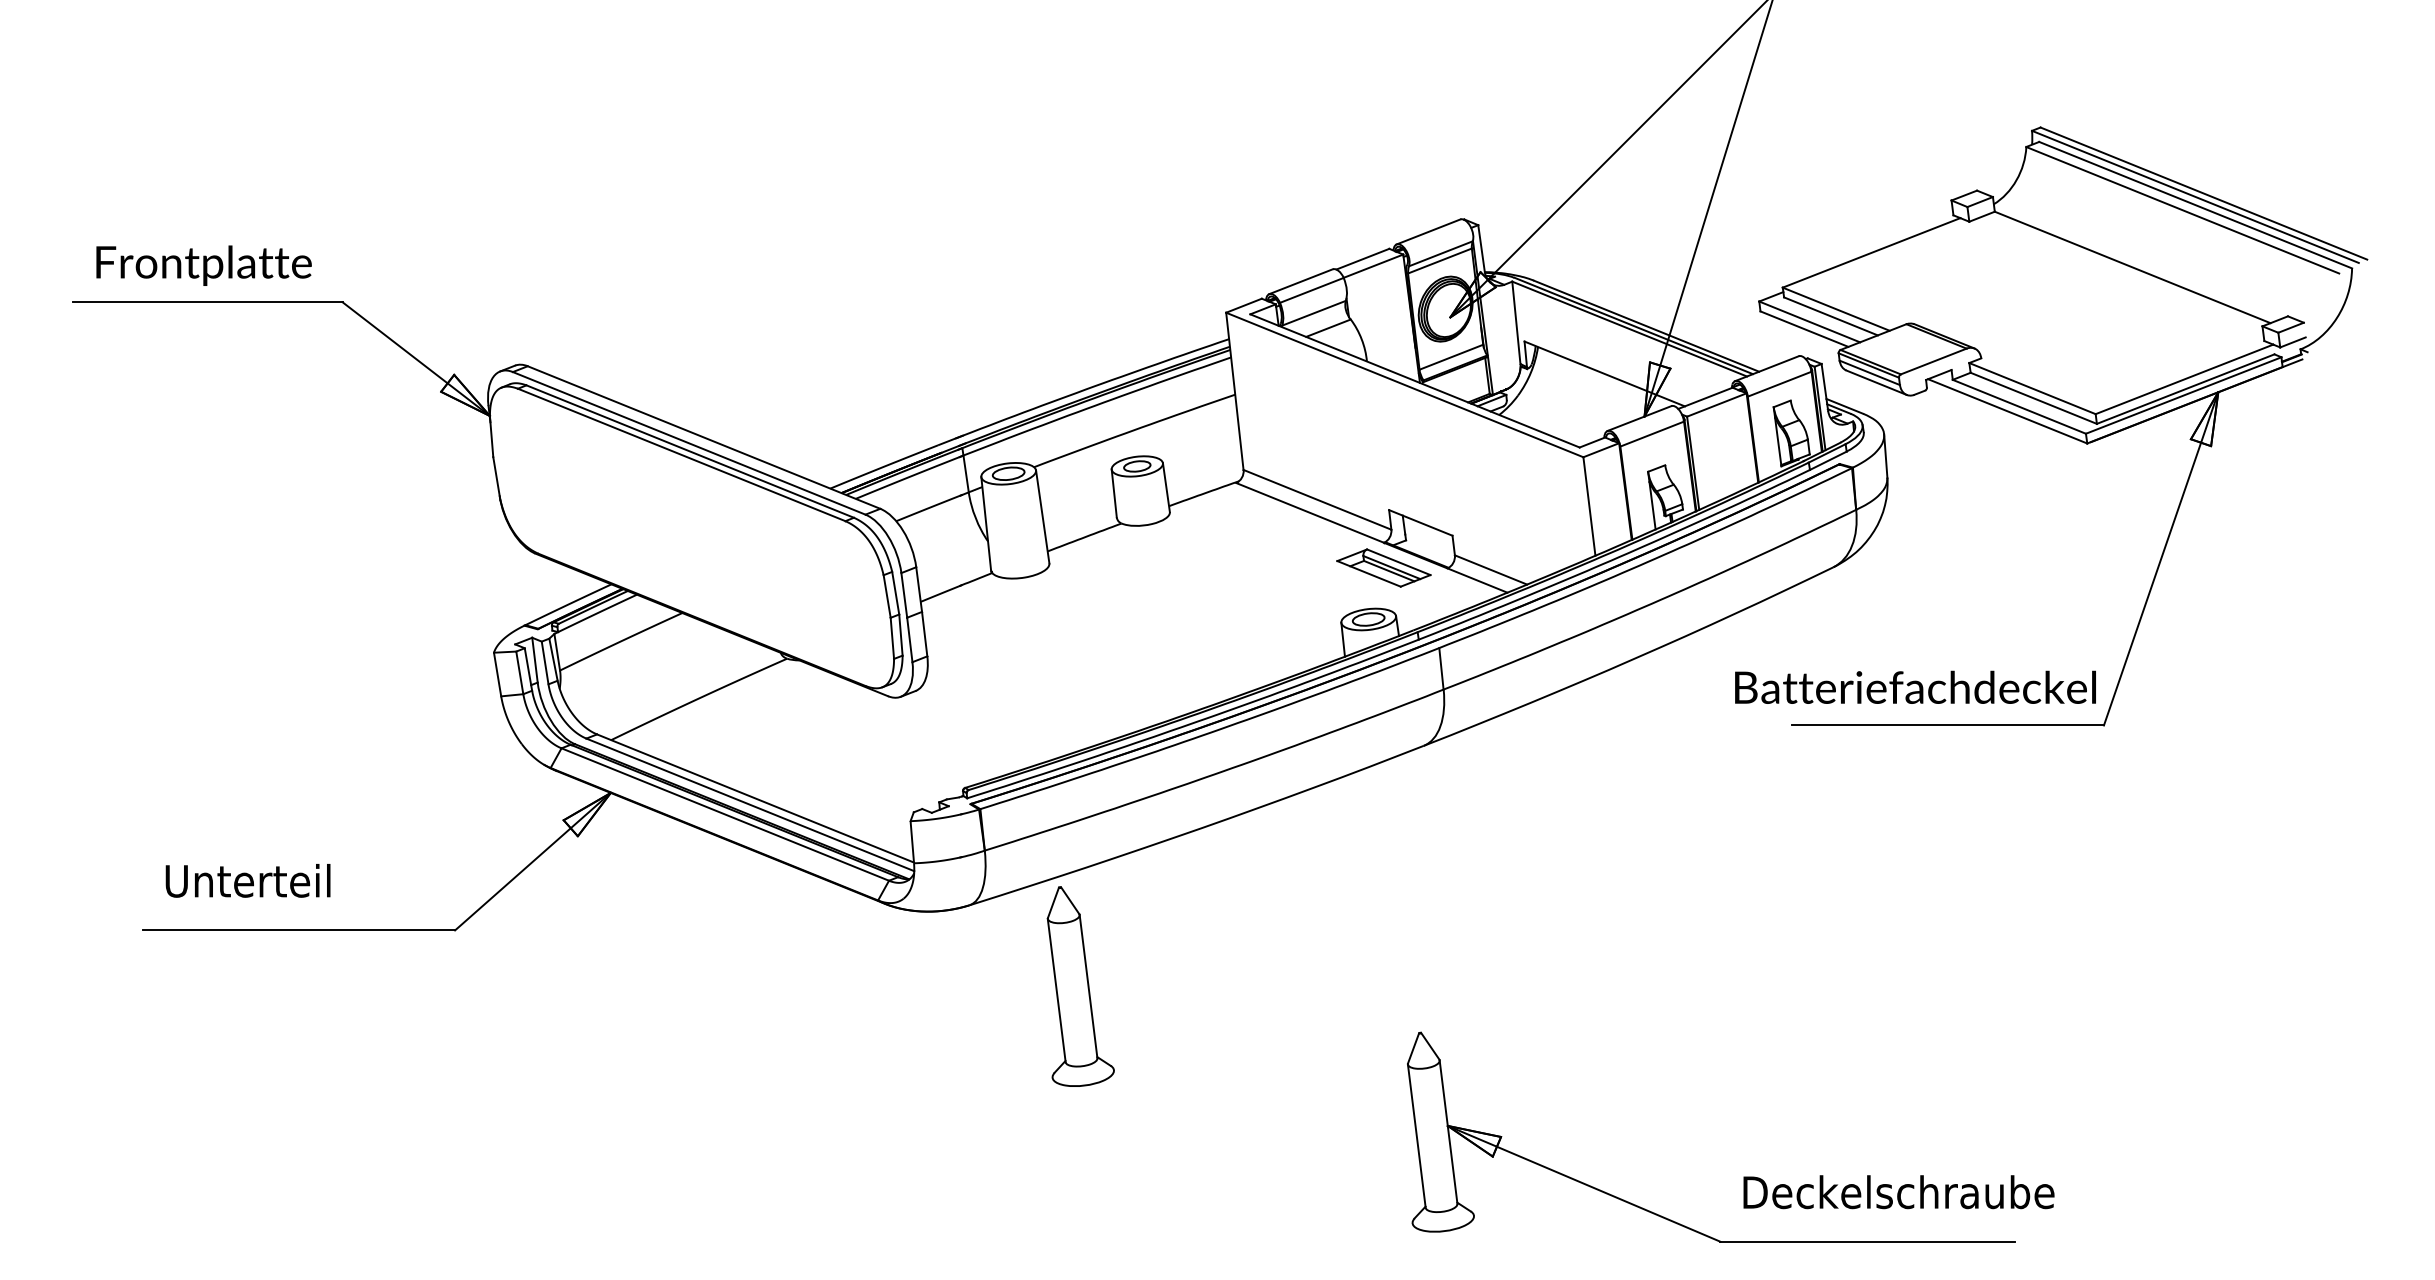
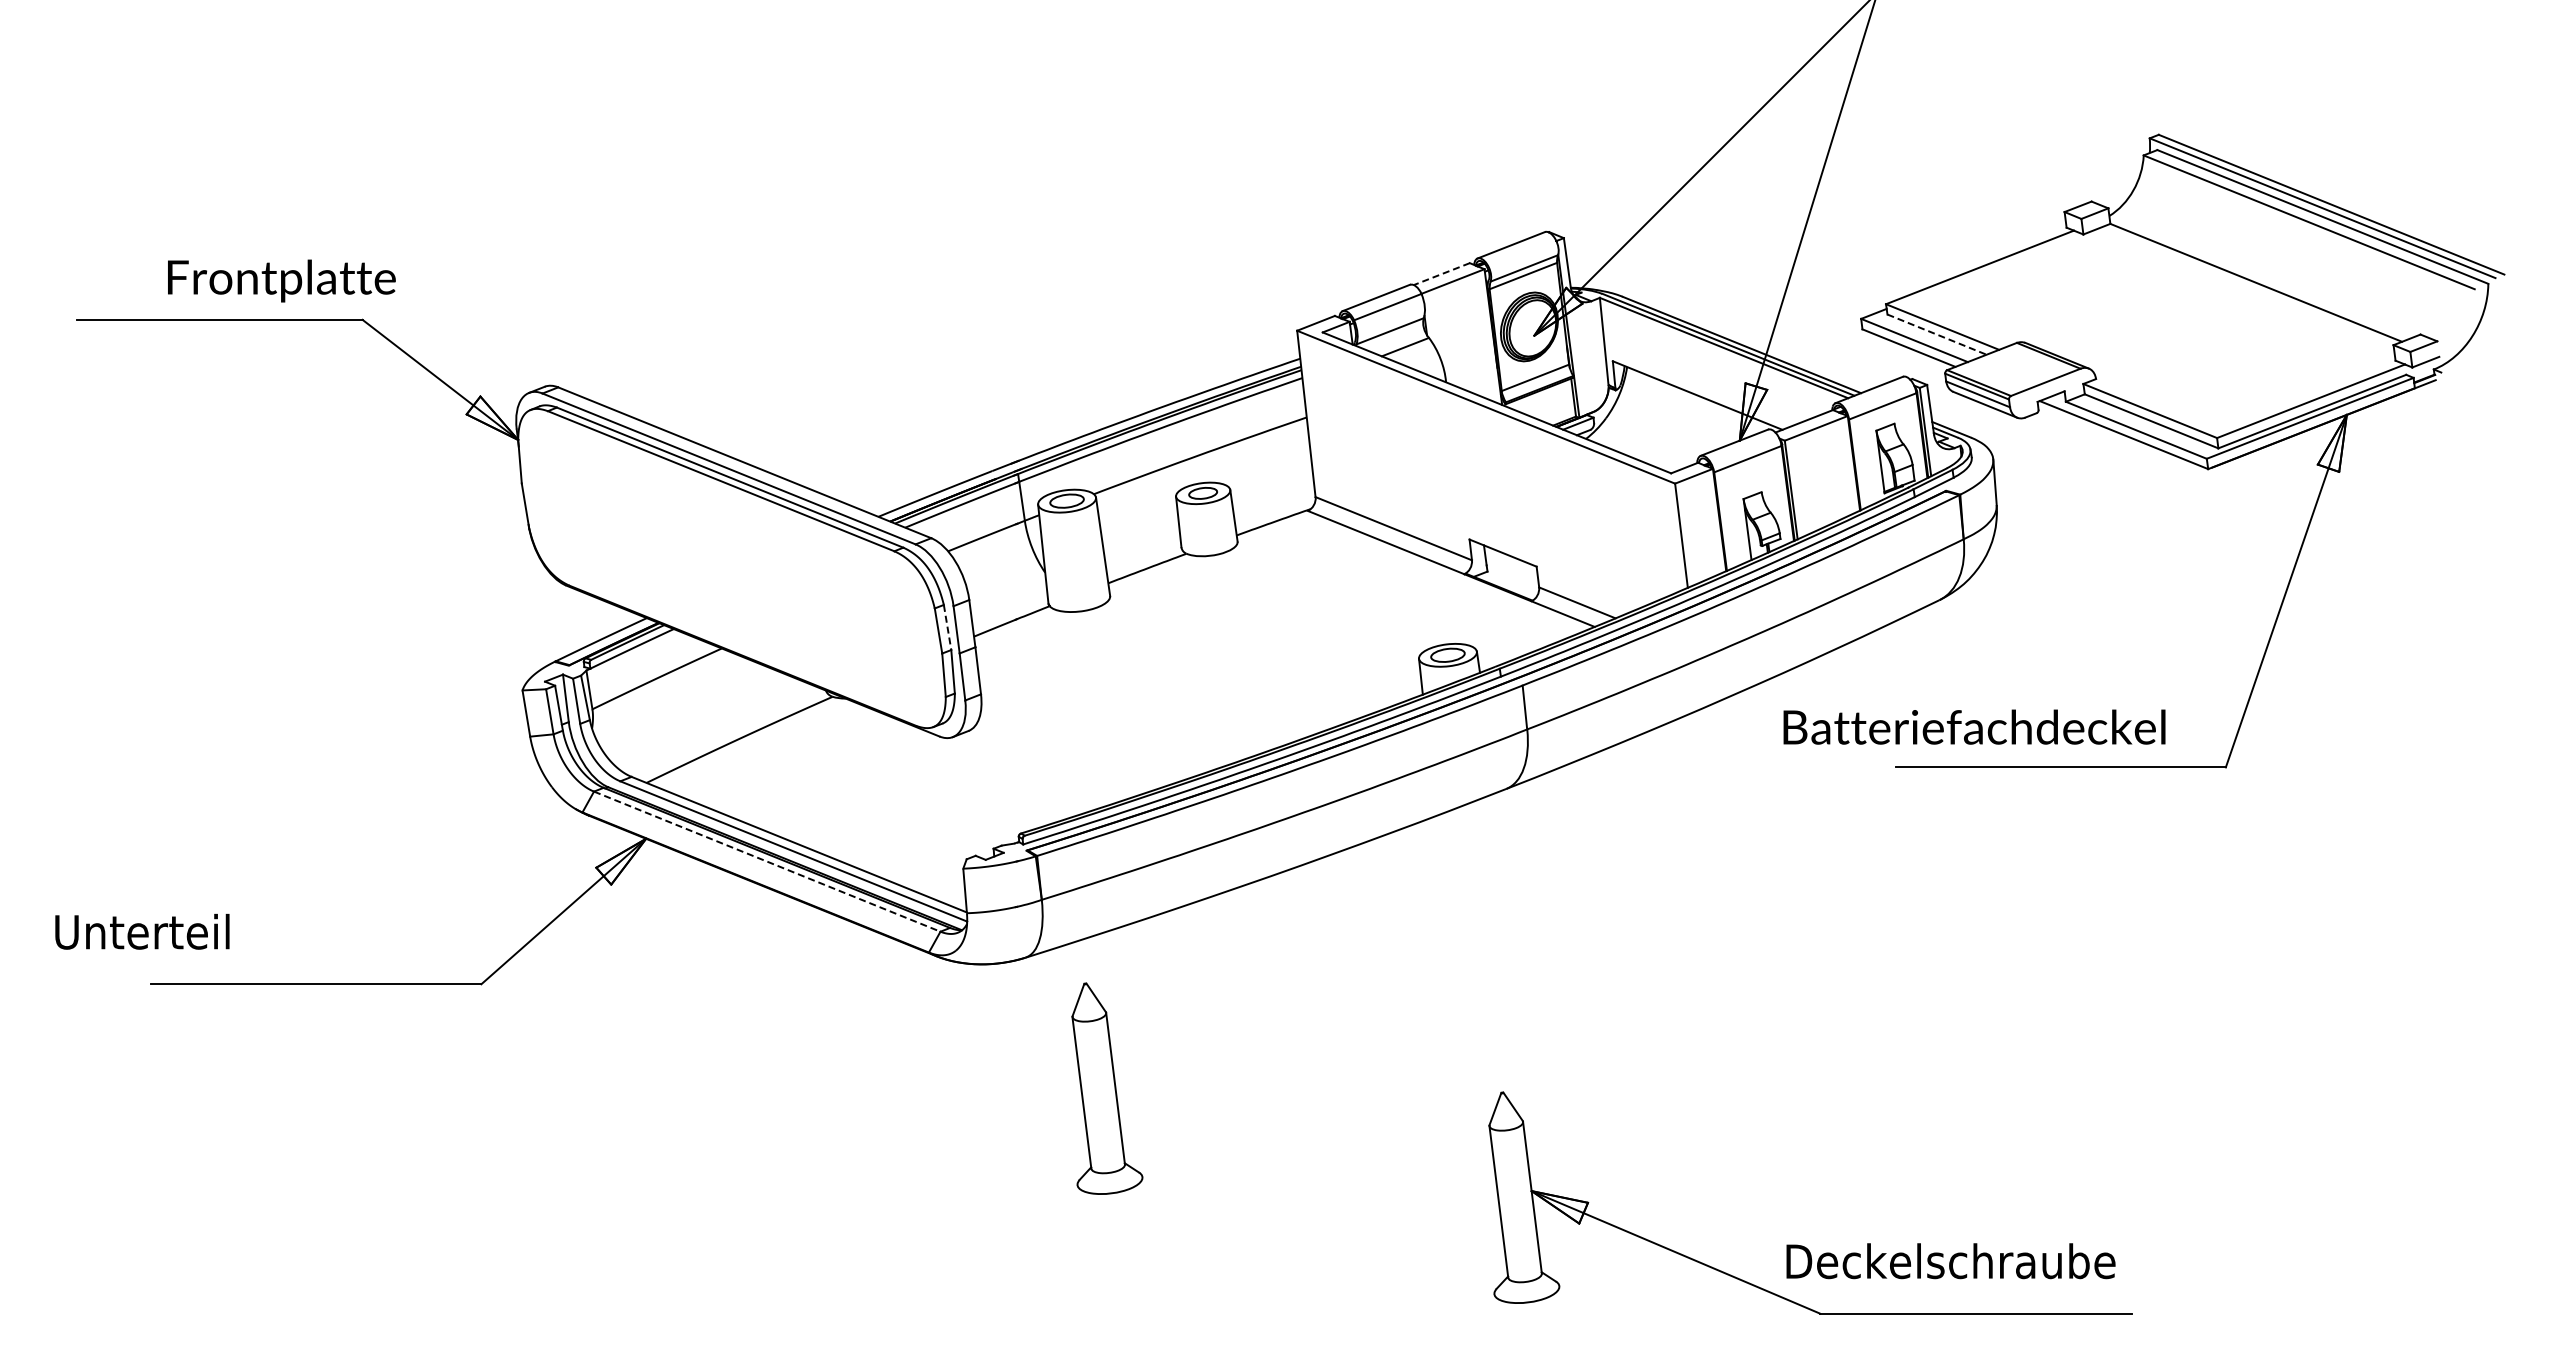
line: (1362, 259) -> (1441, 274), solid -> dashed
text: (203, 265) -> (281, 280), moved
line: (1831, 316) -> (1937, 334), solid -> dashed
part: (1383, 567) -> (1463, 600), removed
line: (895, 593) -> (947, 627), solid -> dashed
text: (1915, 686) -> (1974, 726), moved
line: (725, 814) -> (767, 861), solid -> dashed
text: (248, 880) -> (142, 931), moved
part: (1080, 986) -> (1107, 1088), moved
text: (1898, 1192) -> (1950, 1261), moved

